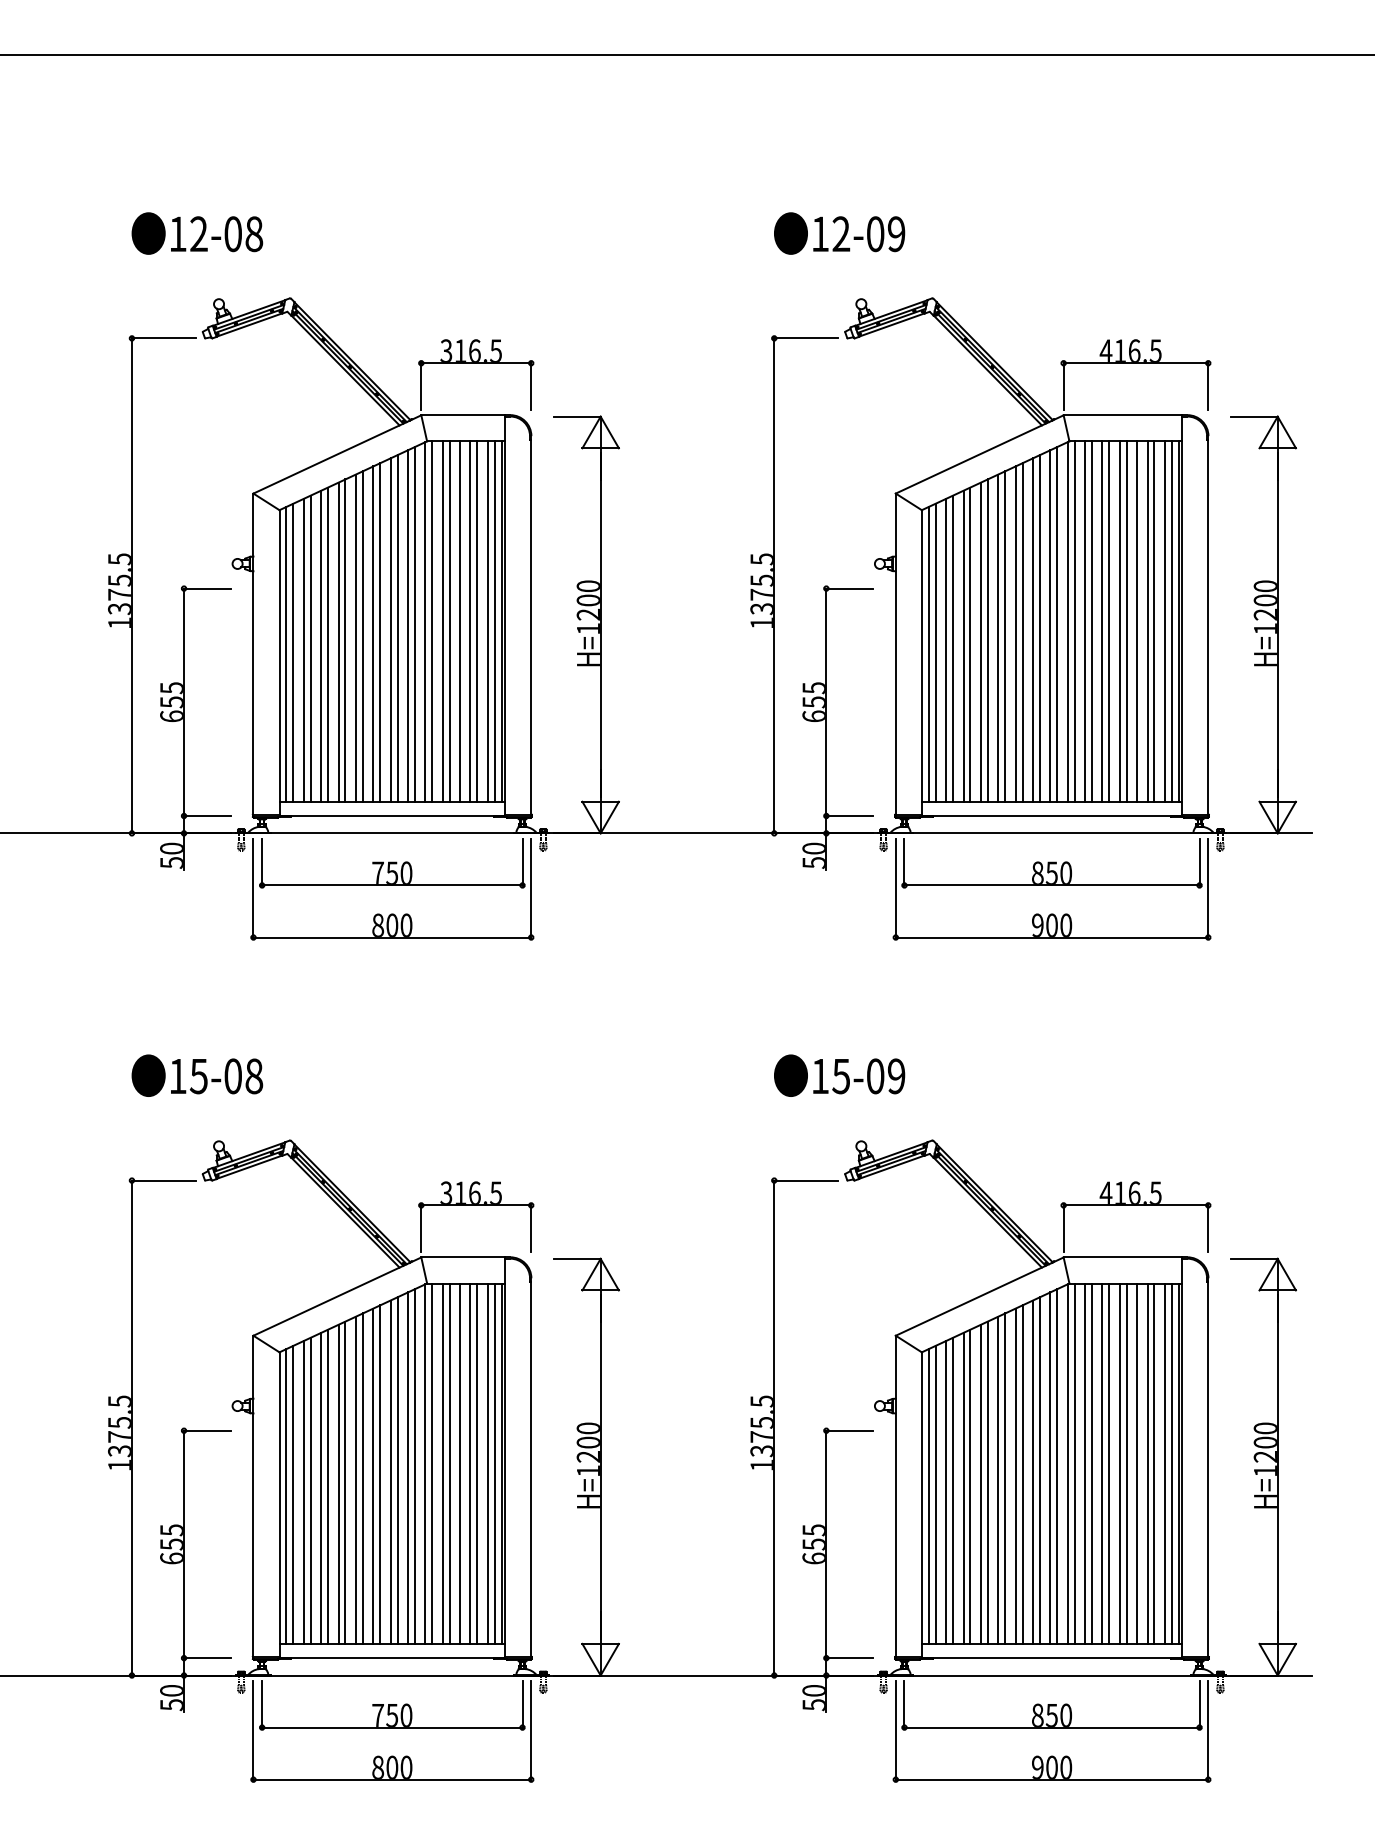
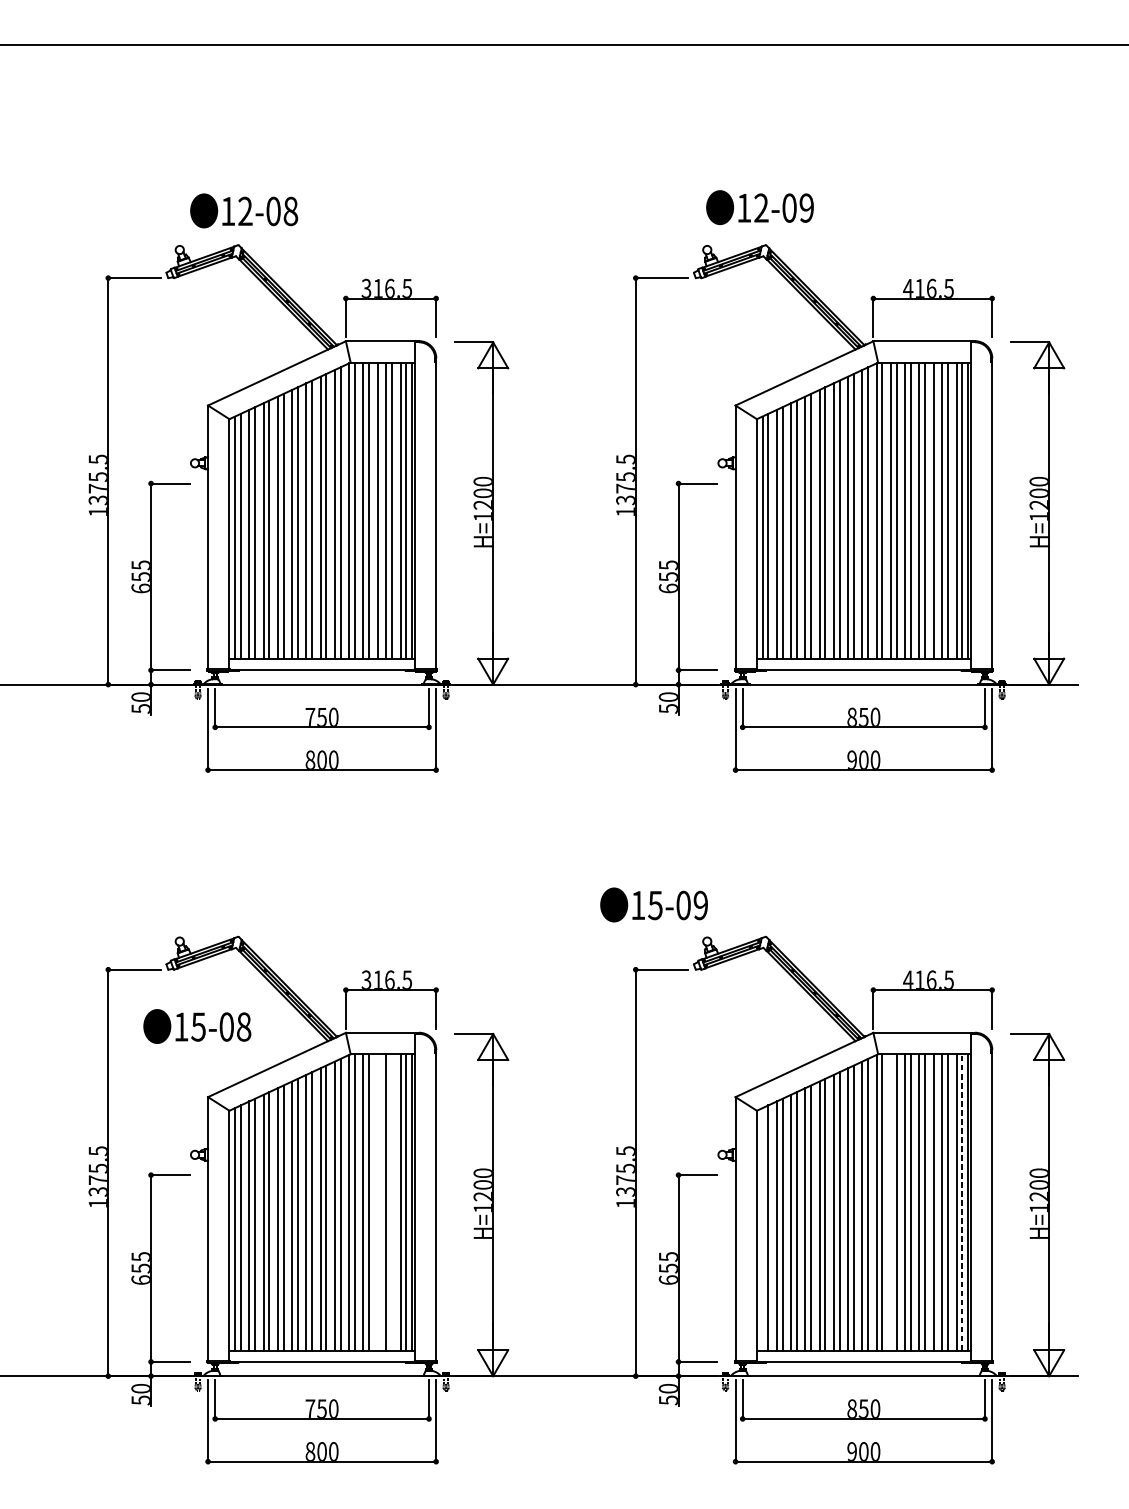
text: (197, 233) -> (244, 210), moved
text: (839, 233) -> (759, 207), moved
text: (197, 1075) -> (197, 1026), moved
text: (839, 1075) -> (654, 904), moved
line: (460, 1463) -> (378, 1202), removed
line: (477, 1463) -> (392, 1202), removed
line: (1085, 1463) -> (891, 1202), removed
line: (1171, 1463) -> (961, 1202), solid -> dashed
line: (928, 1496) -> (762, 1229), removed

